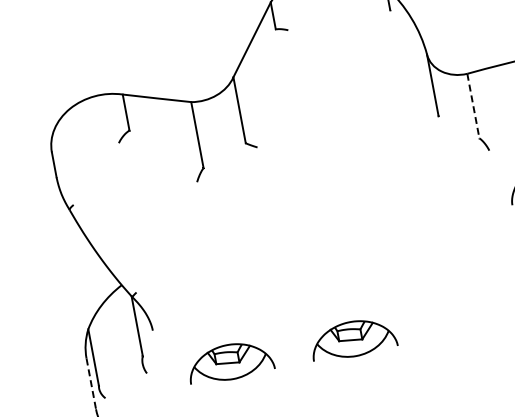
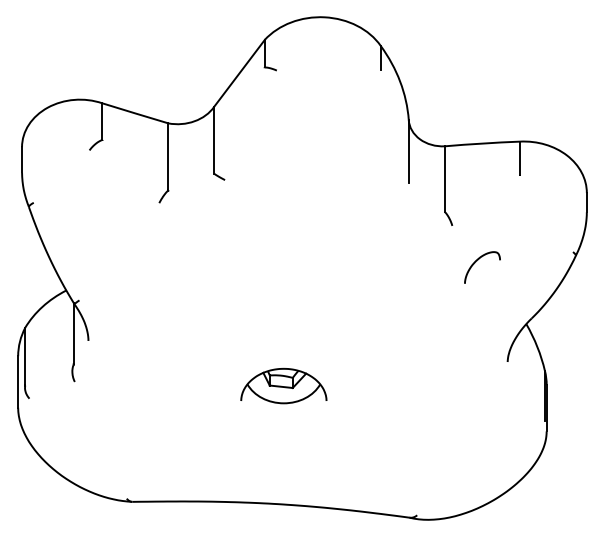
line: (473, 106) -> (444, 179), dashed -> solid
part: (229, 361) -> (158, 385), removed
line: (91, 383) -> (18, 381), dashed -> solid

